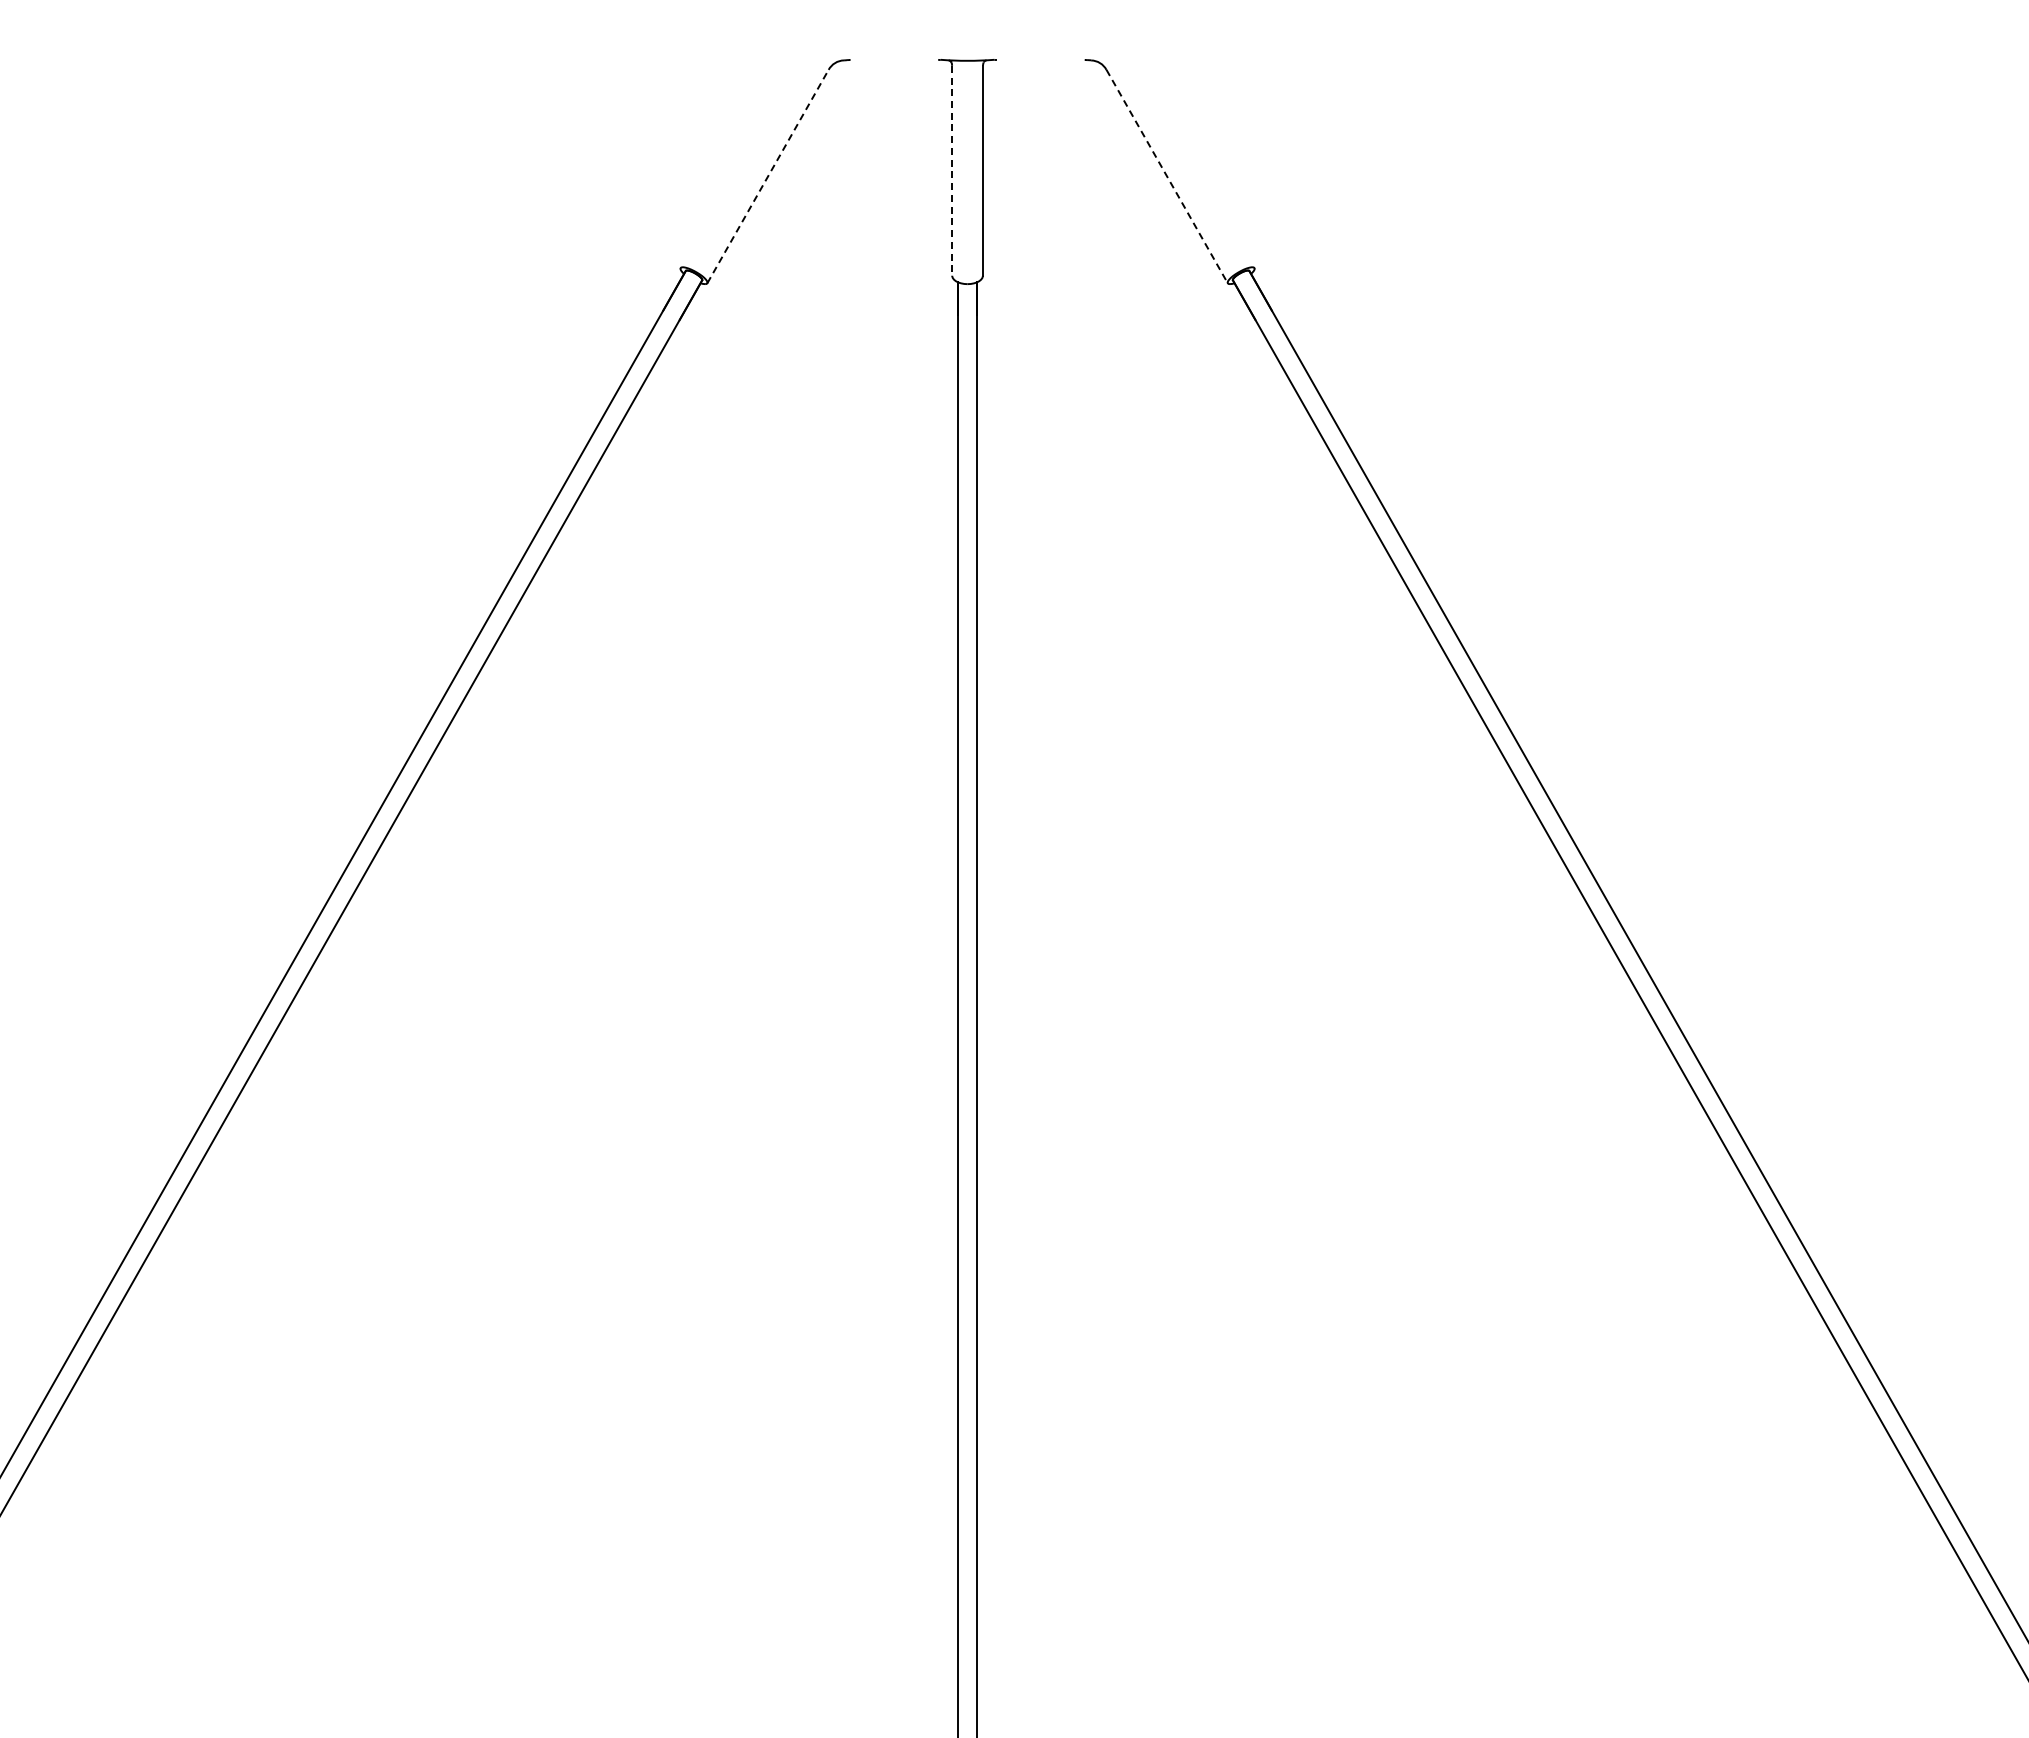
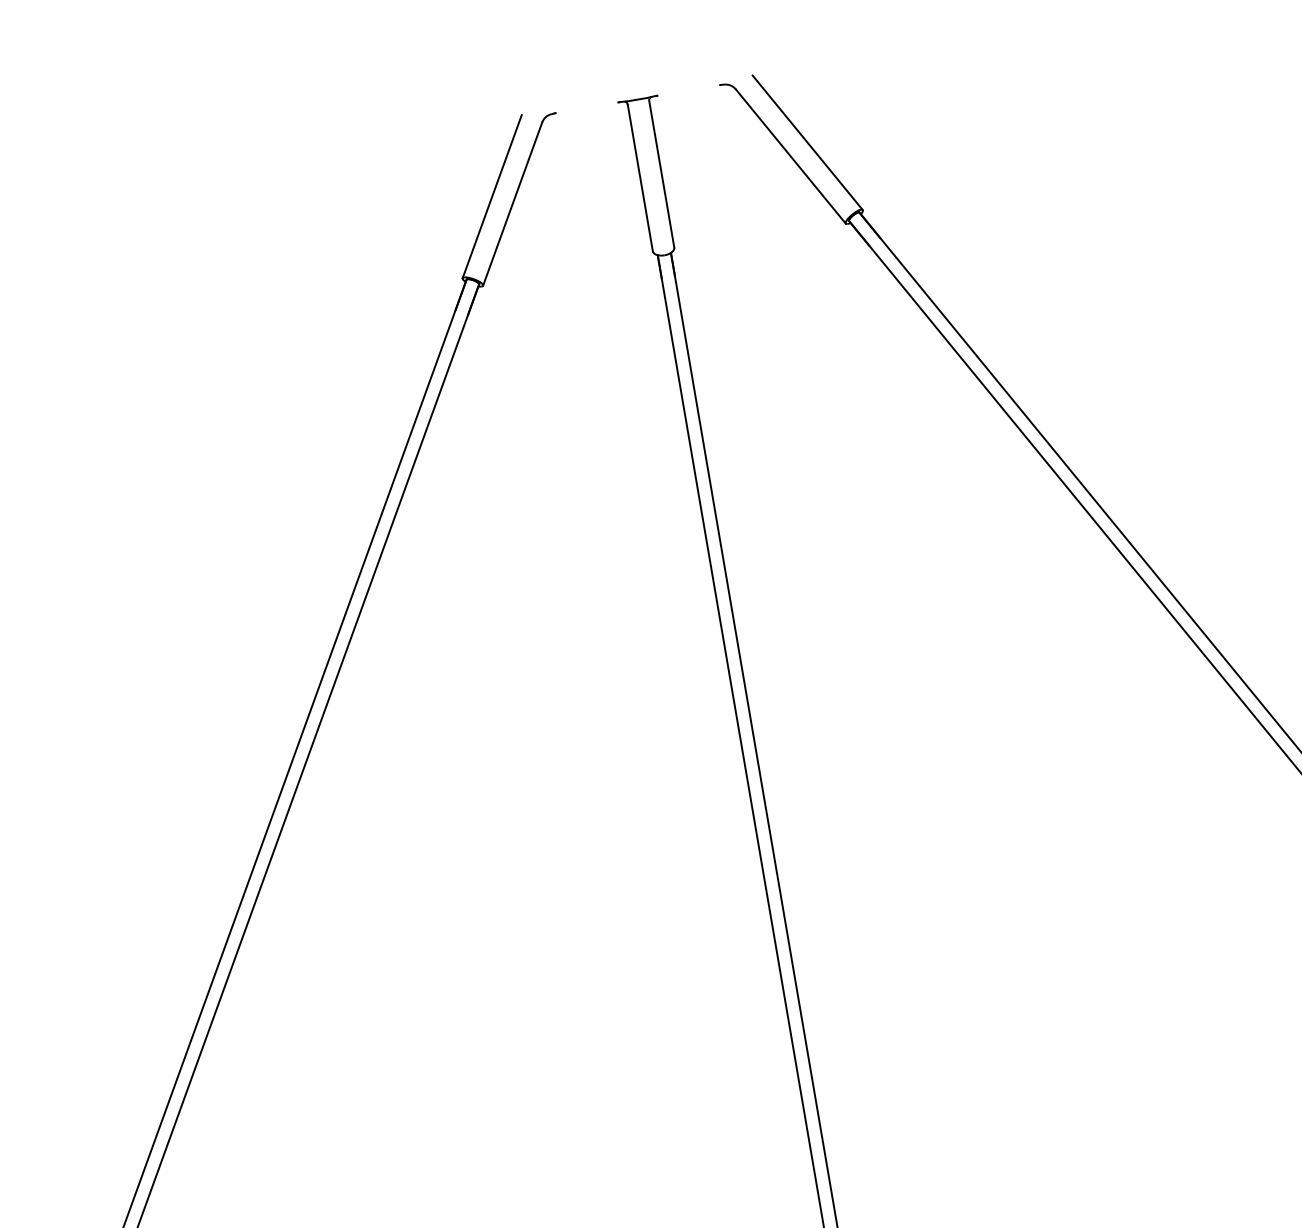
line: (740, 161) -> (491, 196), added
line: (1193, 161) -> (807, 142), added
line: (952, 170) -> (640, 177), dashed -> solid
line: (768, 176) -> (513, 204), dashed -> solid
line: (1167, 176) -> (791, 156), dashed -> solid

